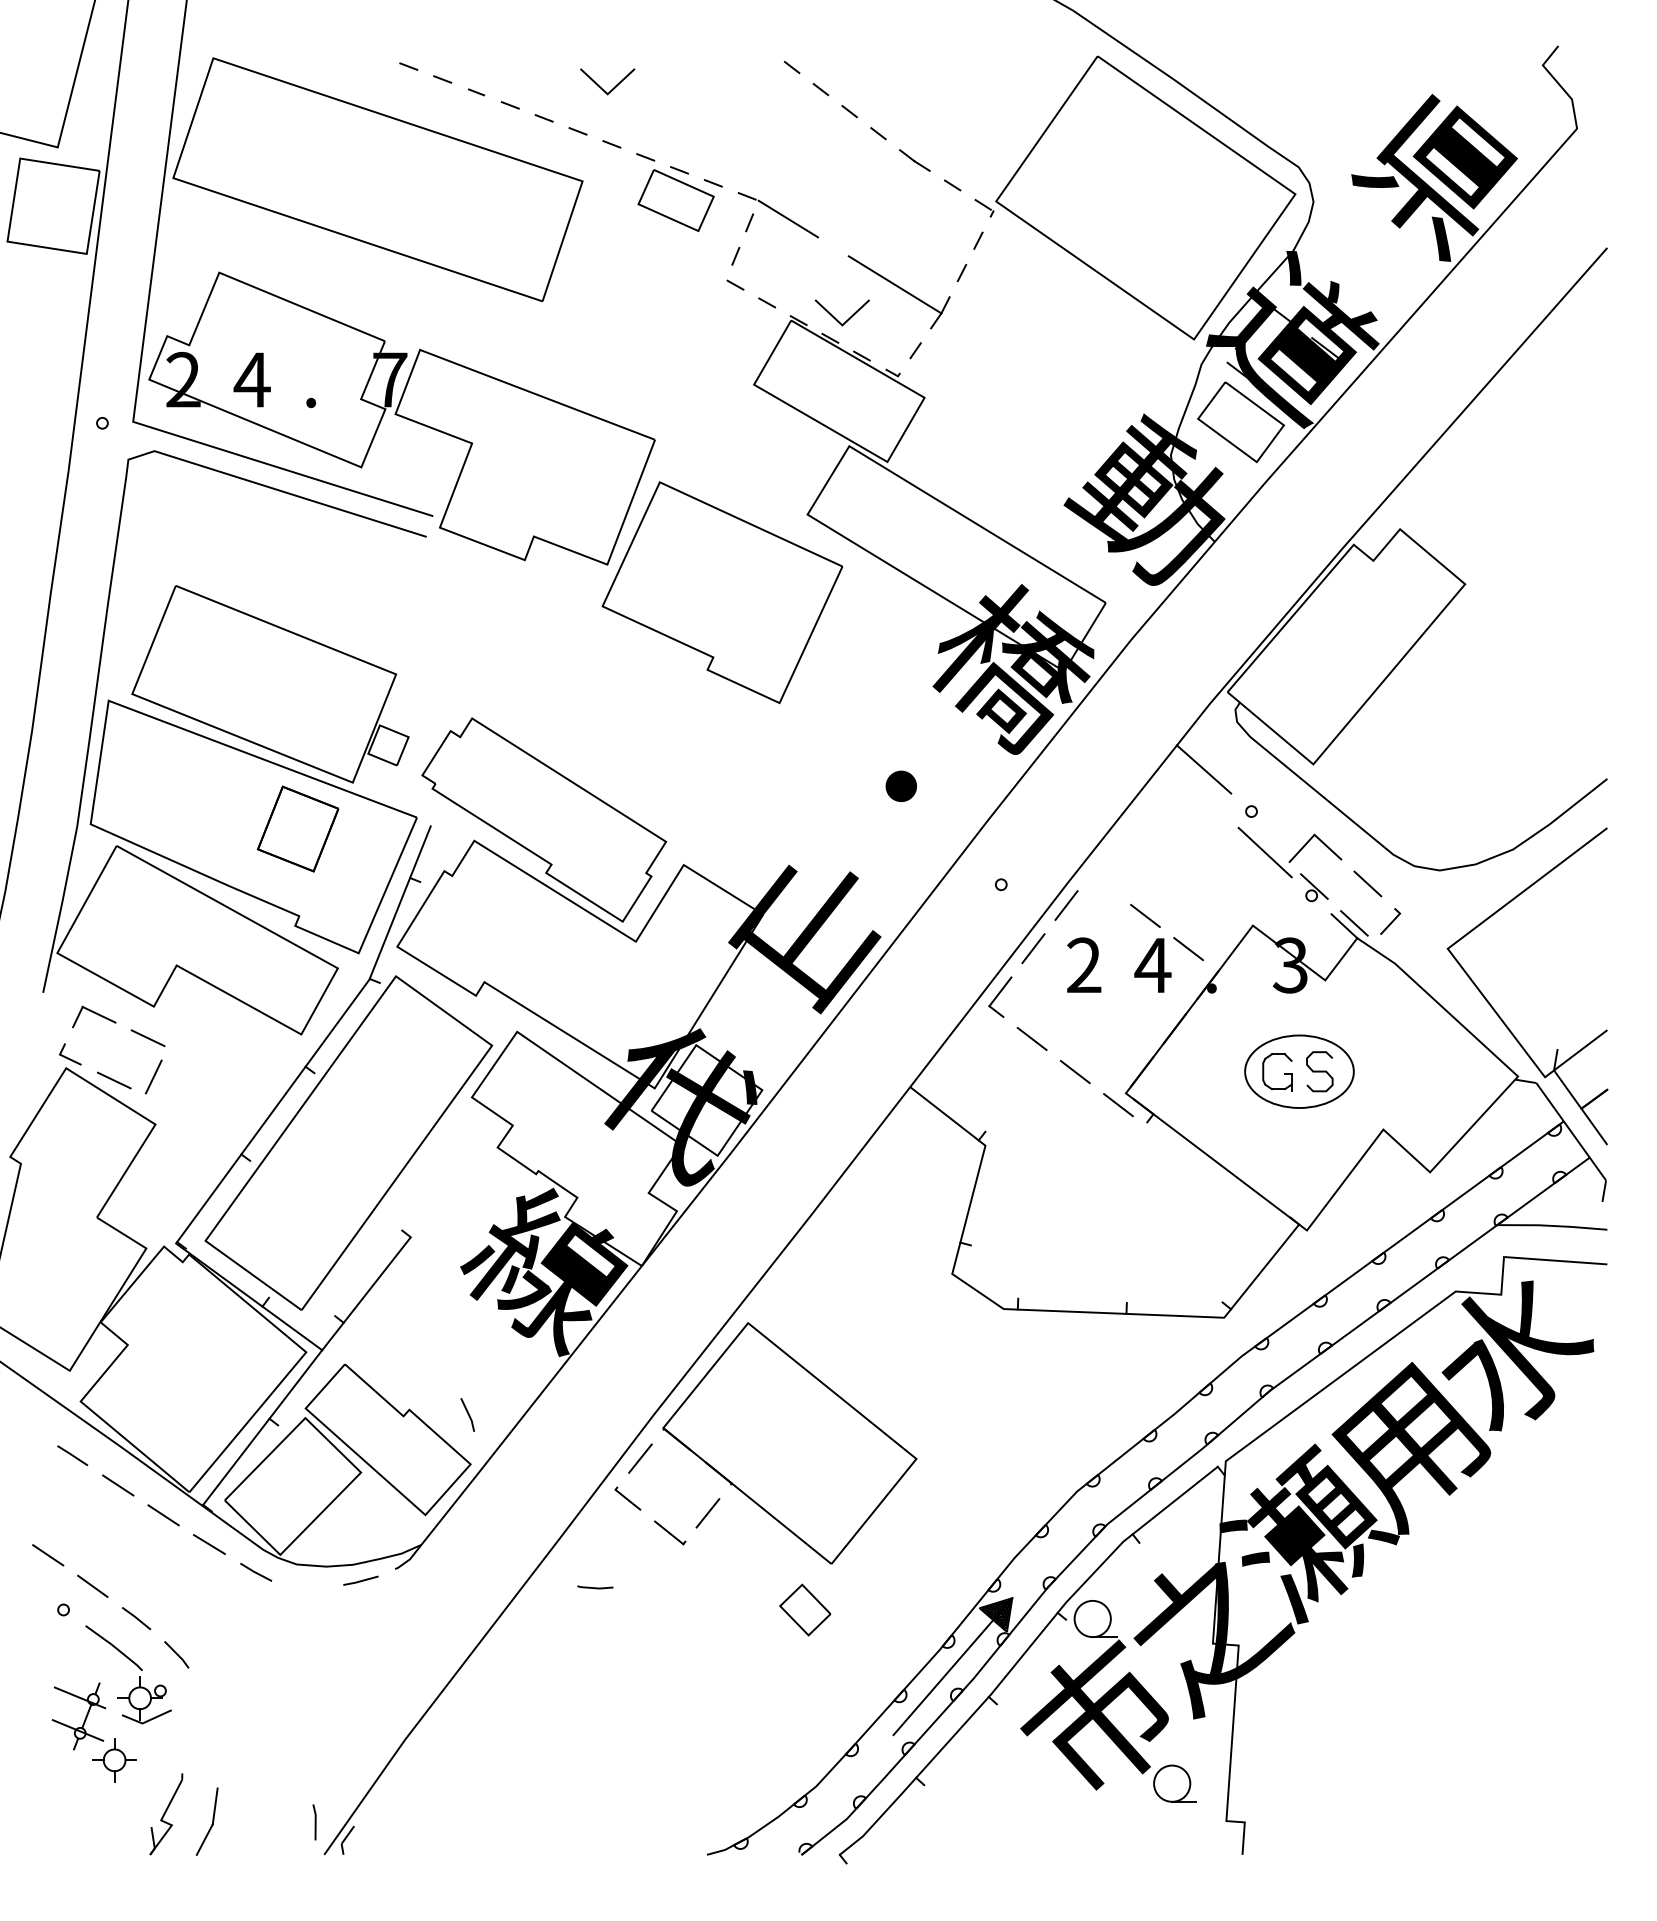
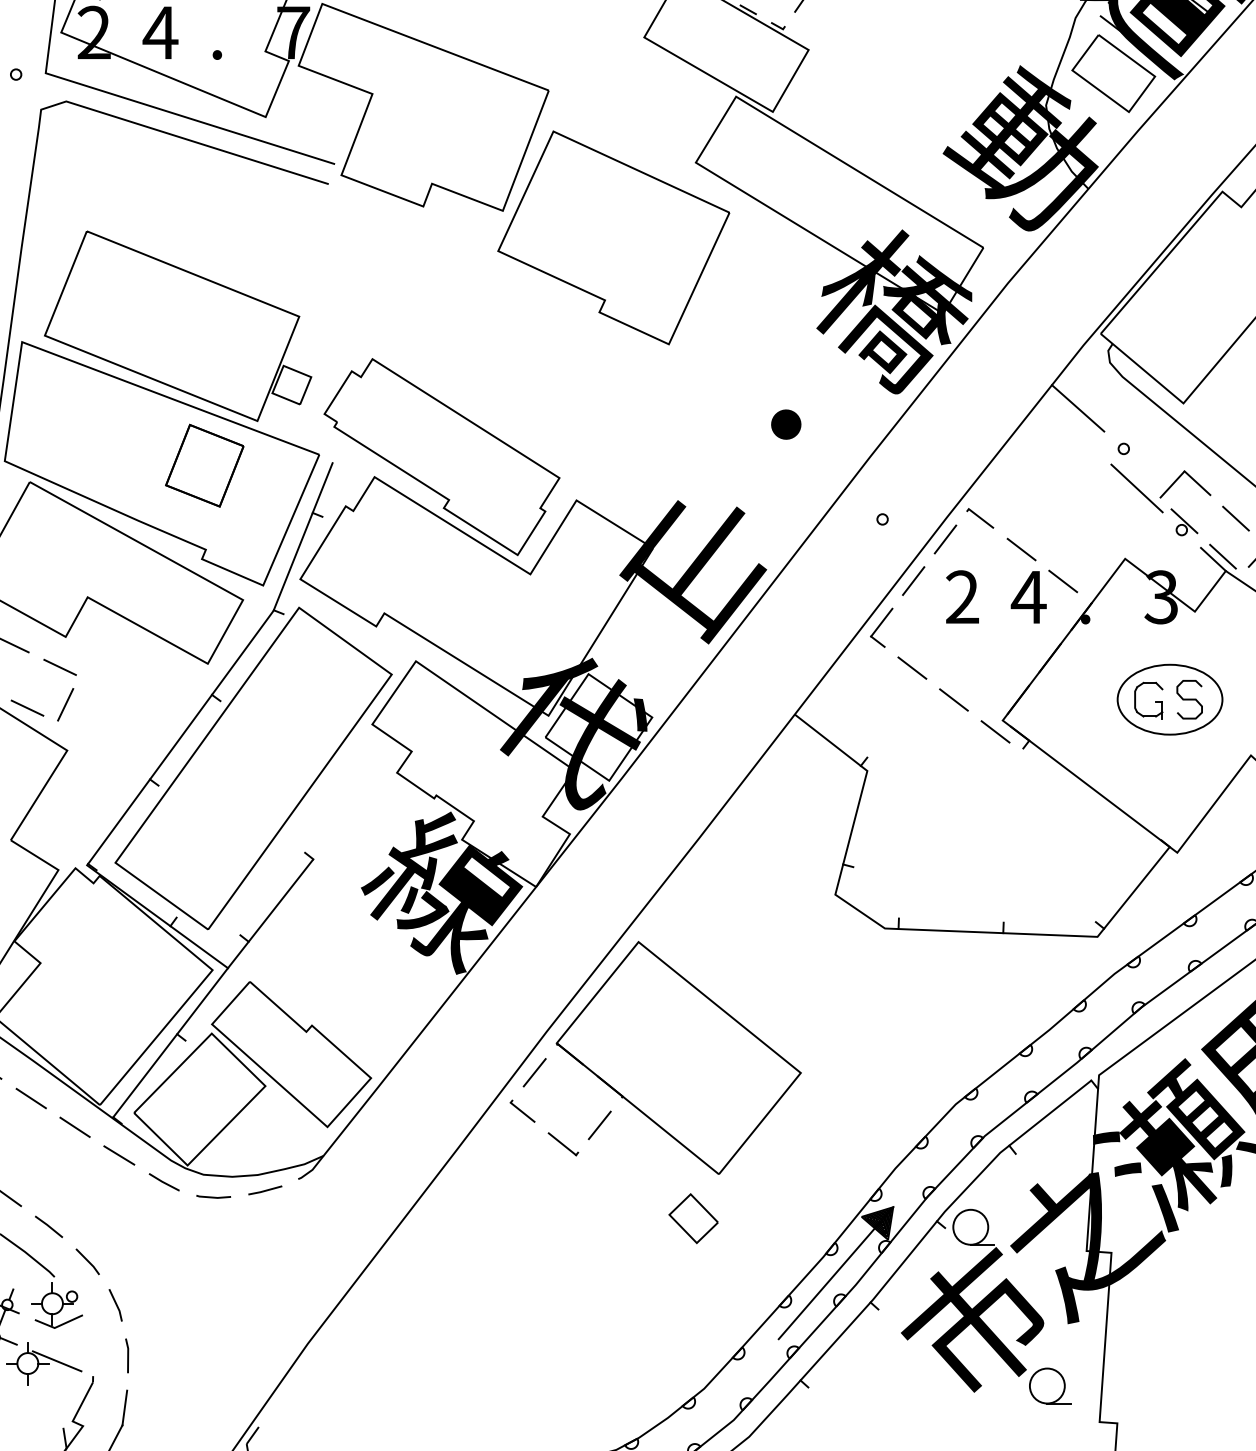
line: (1102, 883) -> (980, 518), added
line: (467, 1414) -> (115, 1304), moved
line: (595, 1587) -> (213, 1196), moved
line: (144, 1757) -> (56, 1360), added
line: (314, 1822) -> (127, 1355), moved

